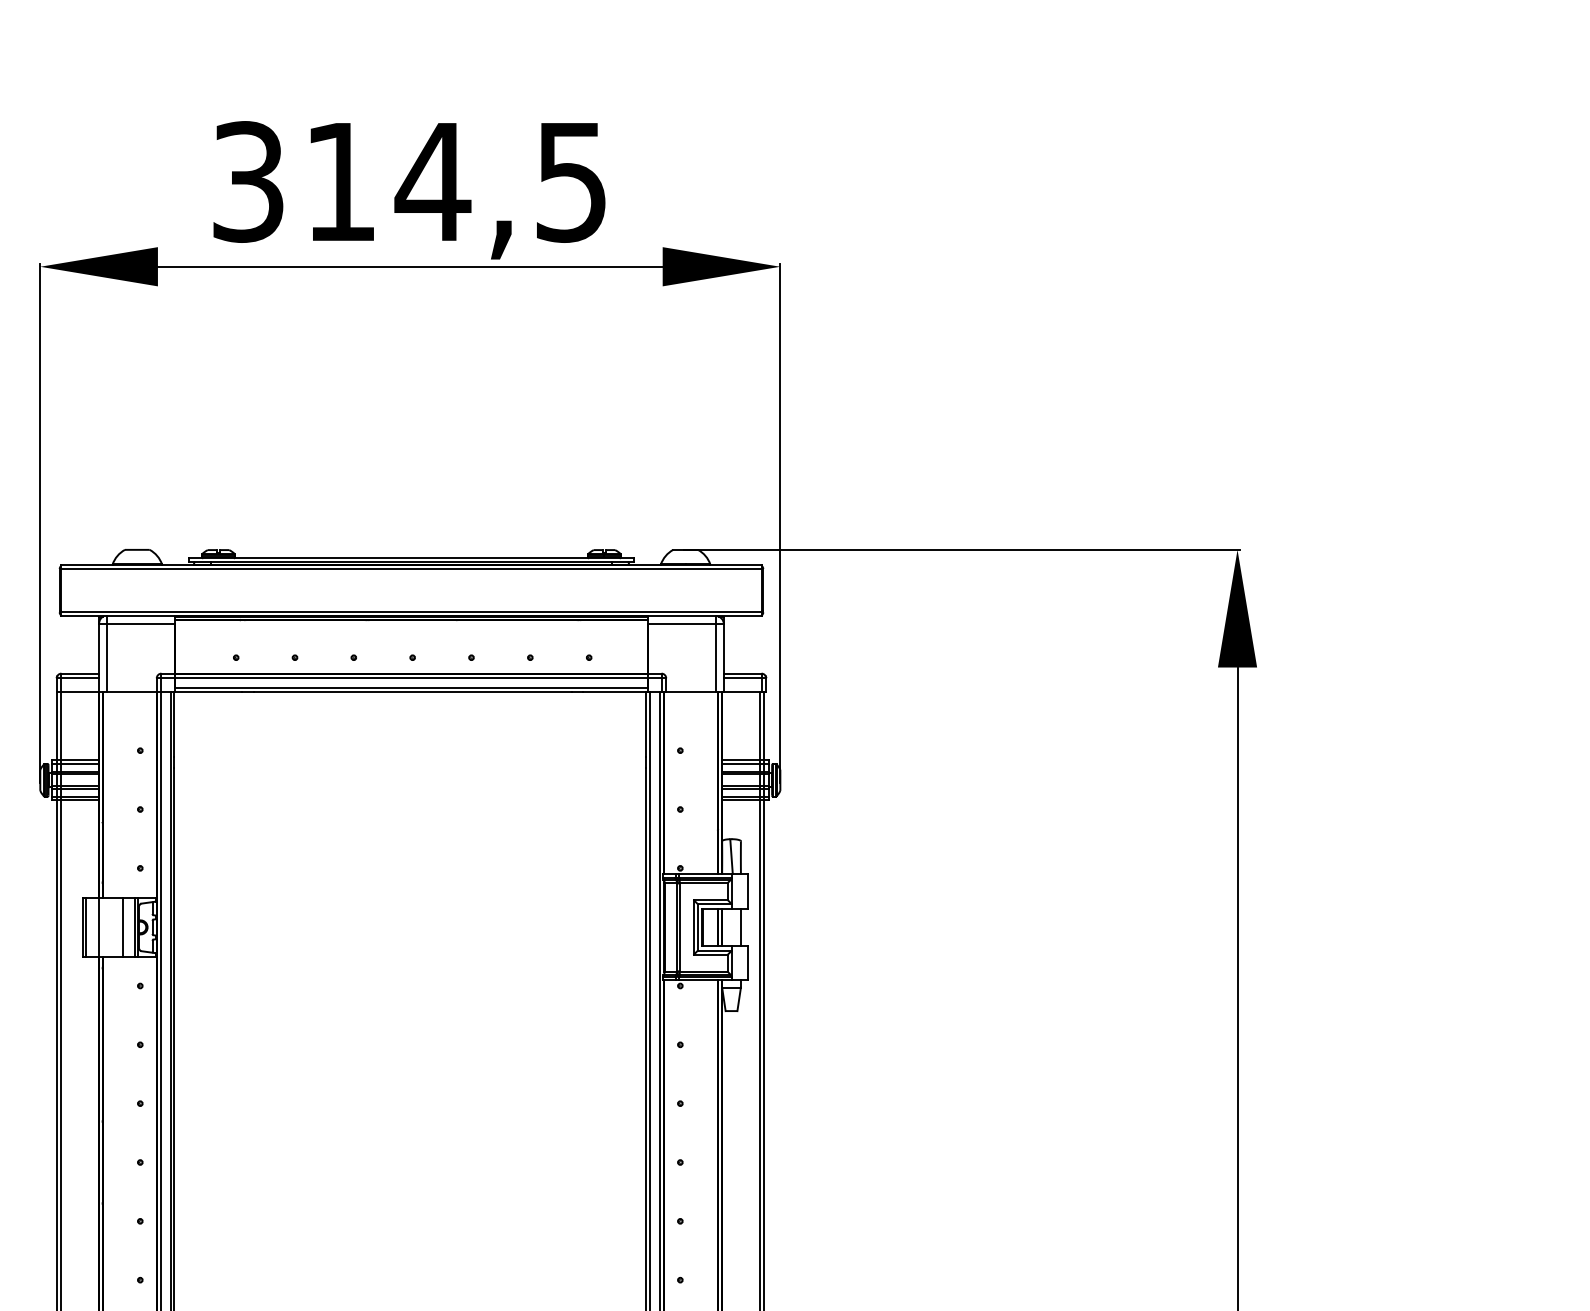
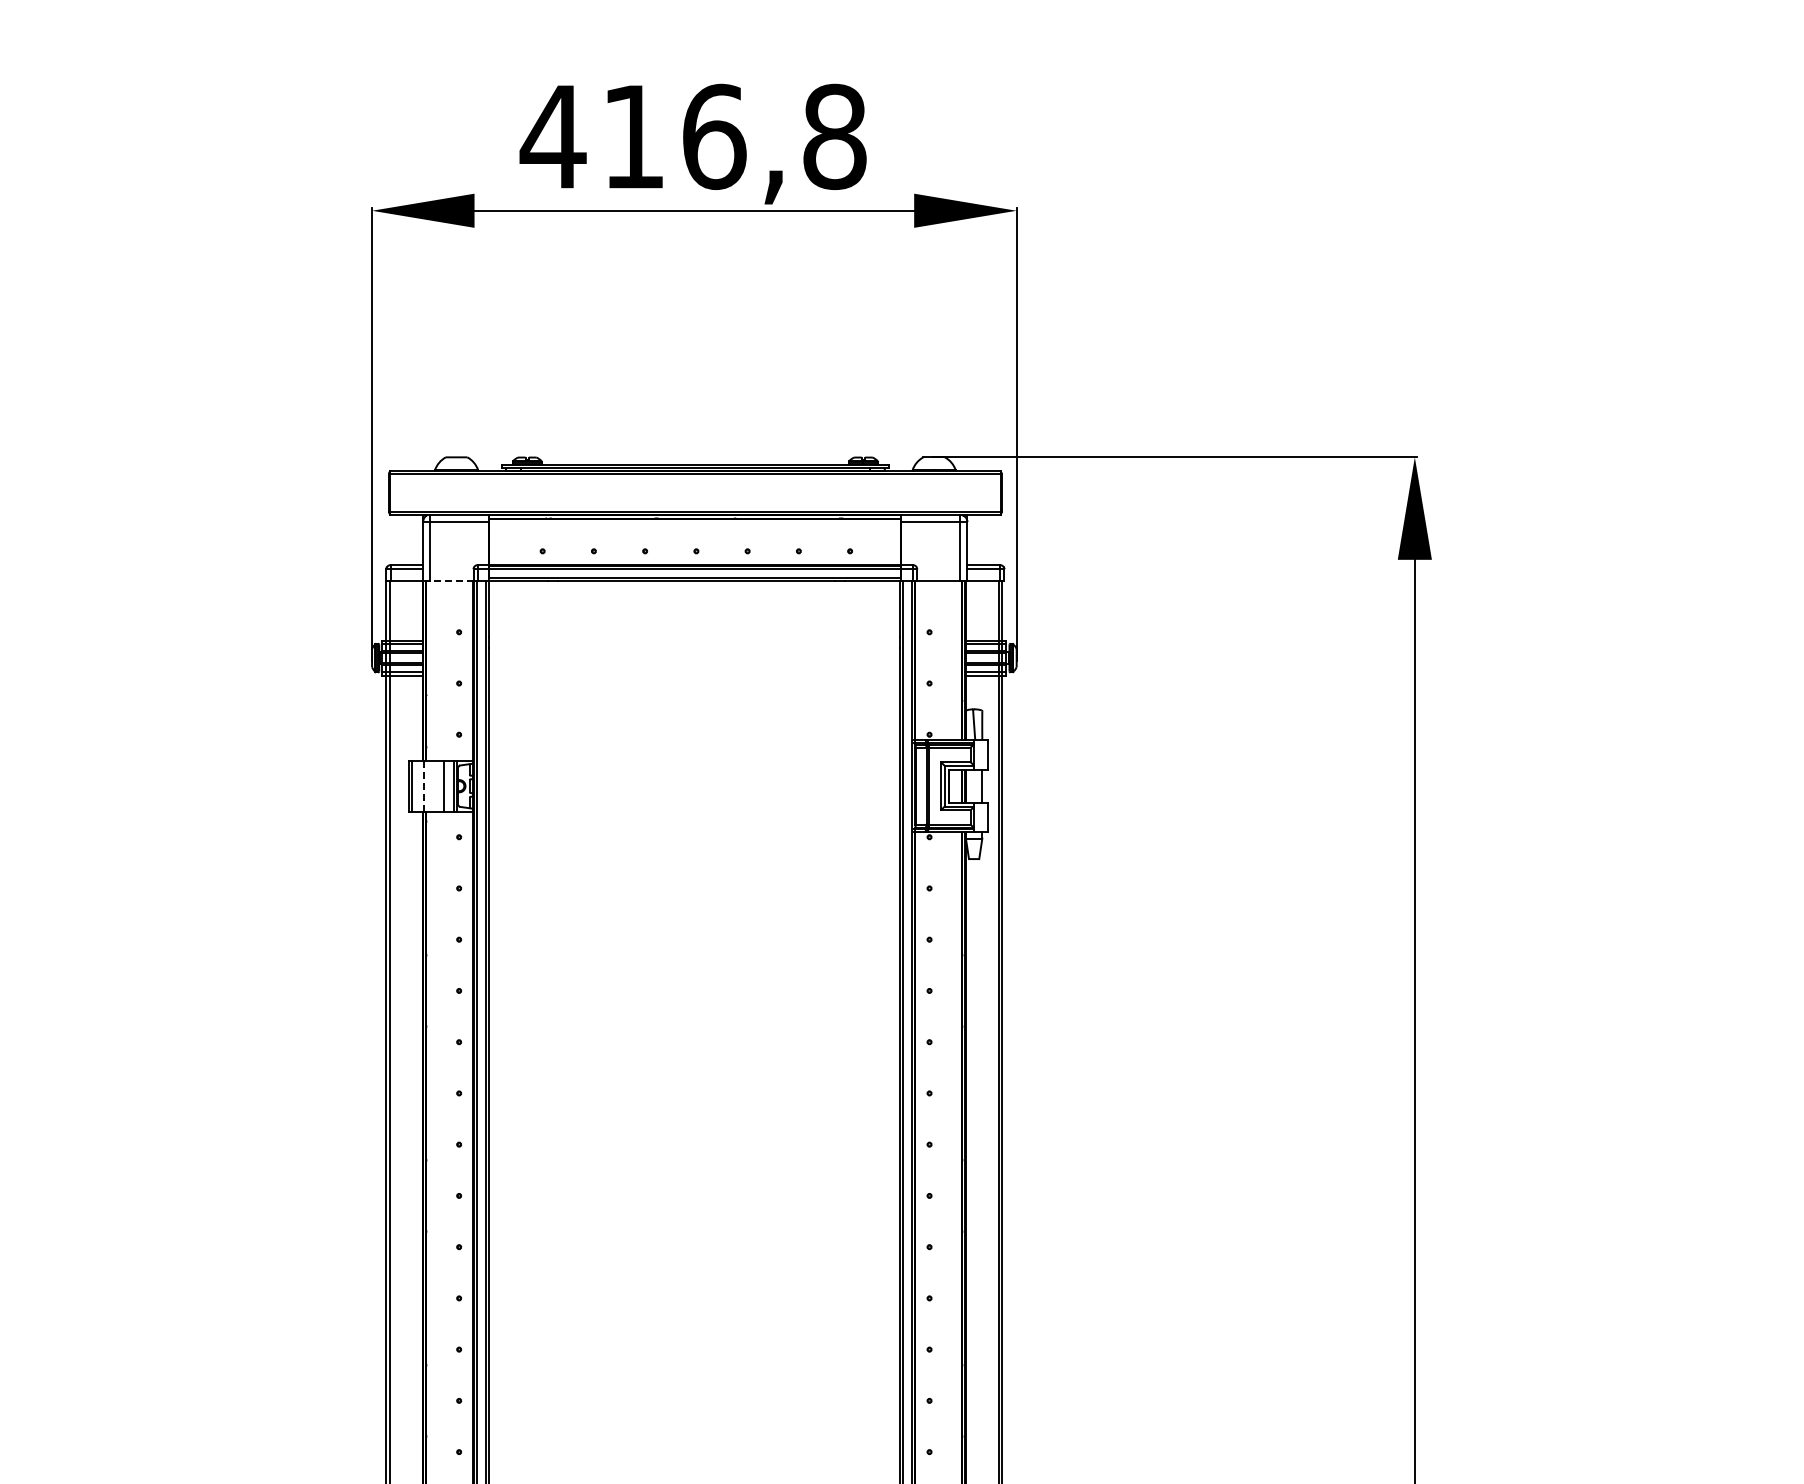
text: (408, 181) -> (692, 136), 314,5 -> 416,8
line: (132, 692) -> (452, 581), solid -> dashed
line: (99, 927) -> (423, 786), solid -> dashed

